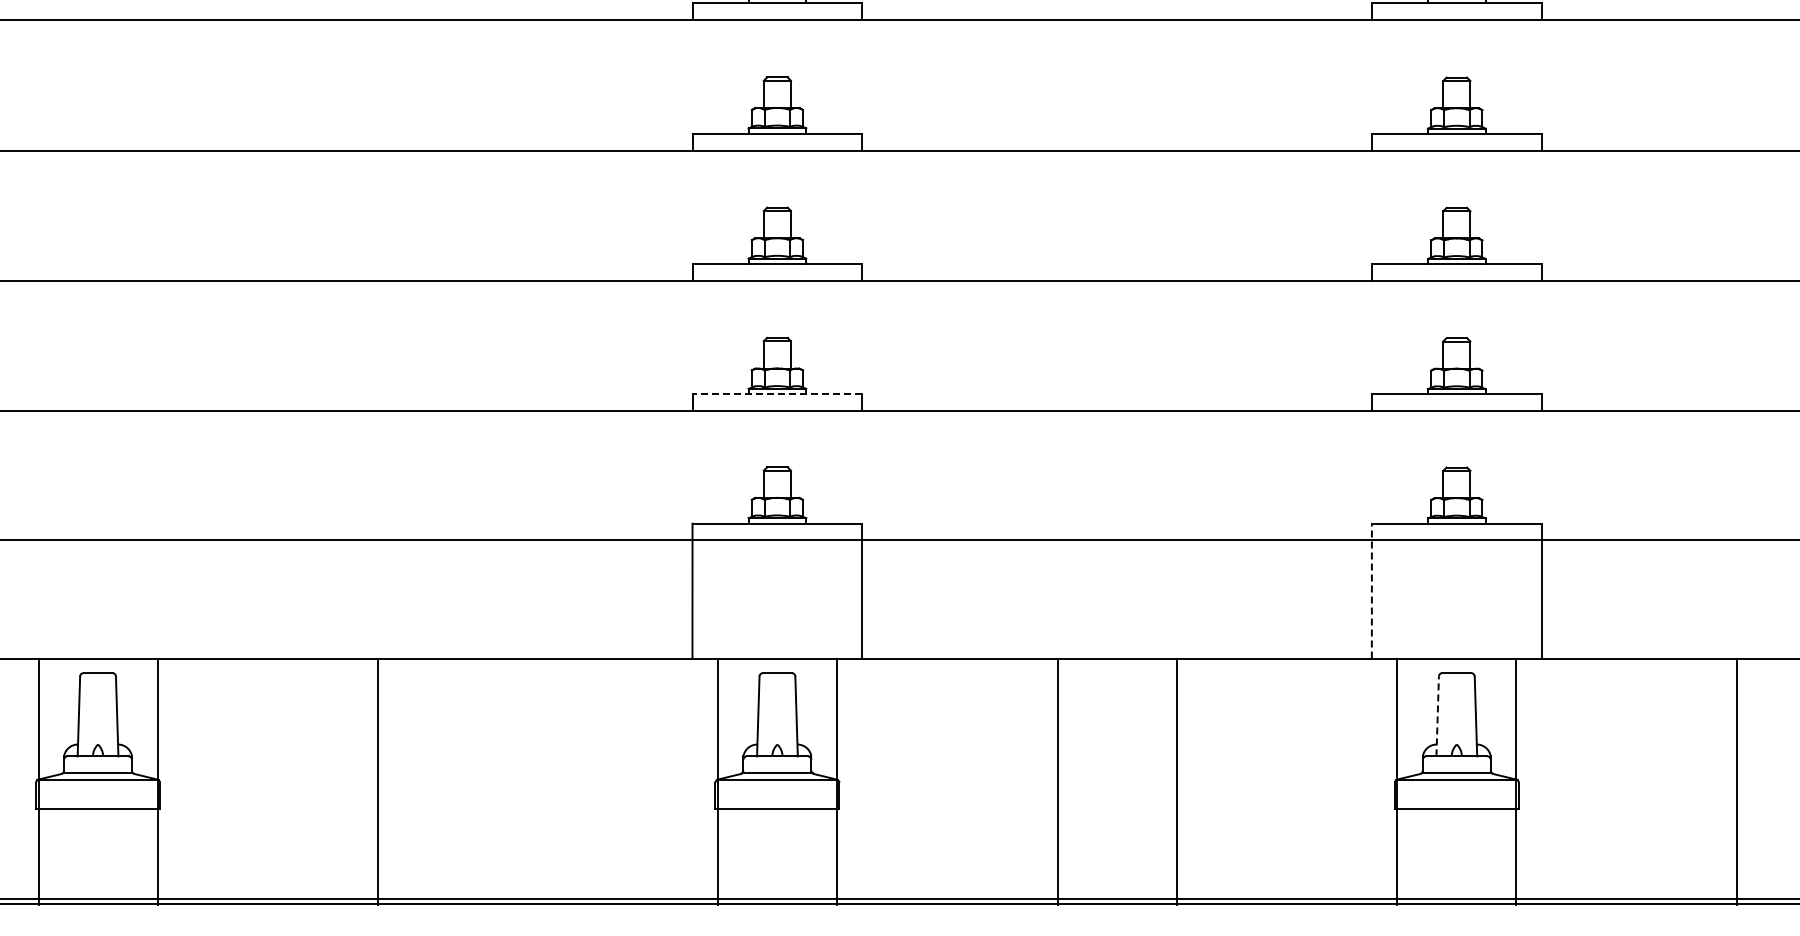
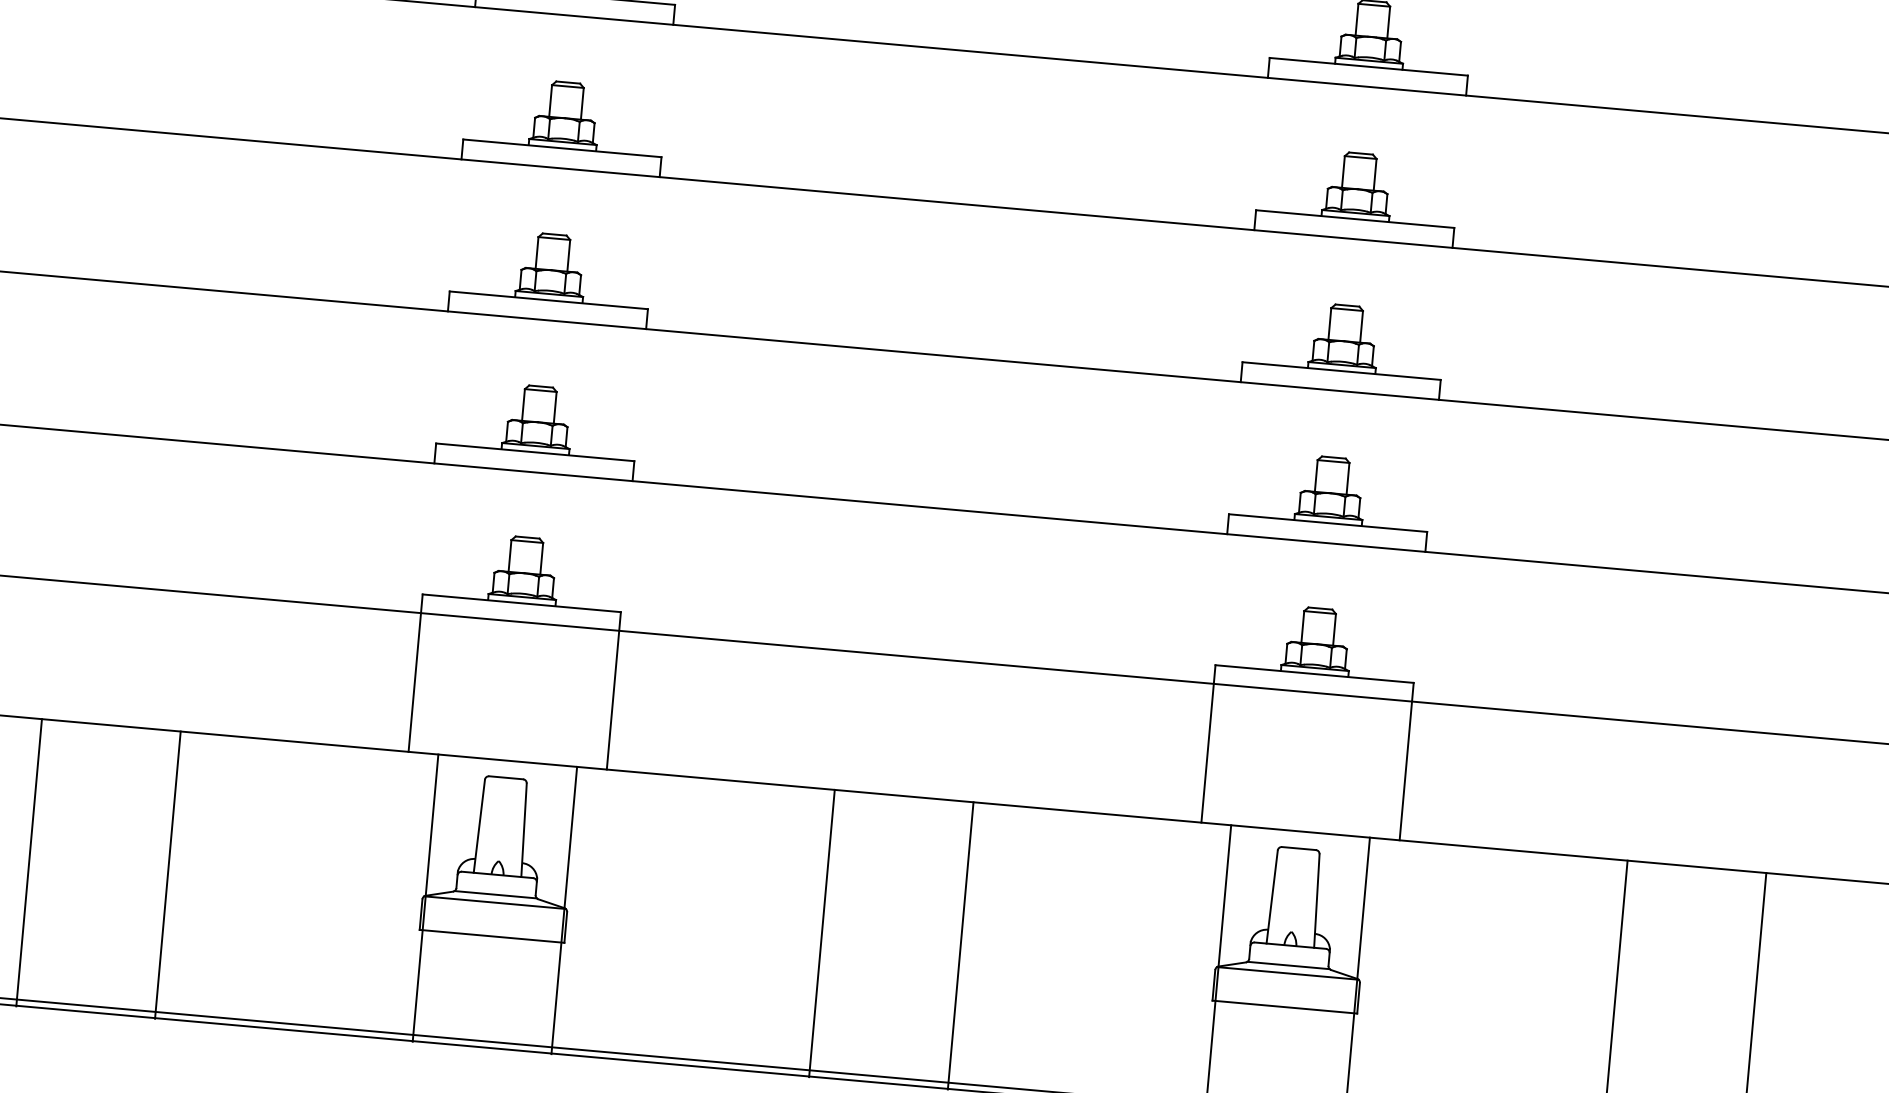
line: (777, 394) -> (535, 452), dashed -> solid
line: (1371, 590) -> (1208, 743), dashed -> solid
line: (1437, 716) -> (1271, 897), dashed -> solid
line: (497, 781) -> (168, 875), added

